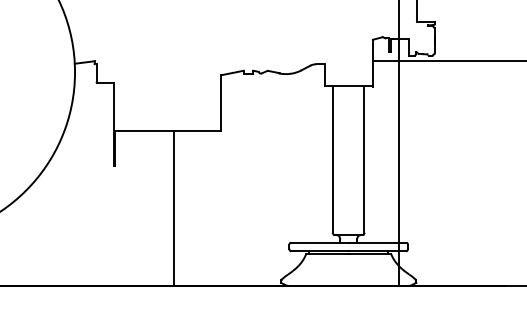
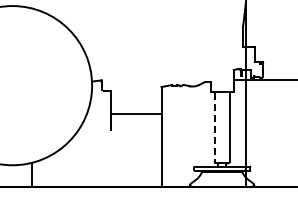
line: (332, 160) -> (214, 127), solid -> dashed
line: (172, 208) -> (161, 150), moved

